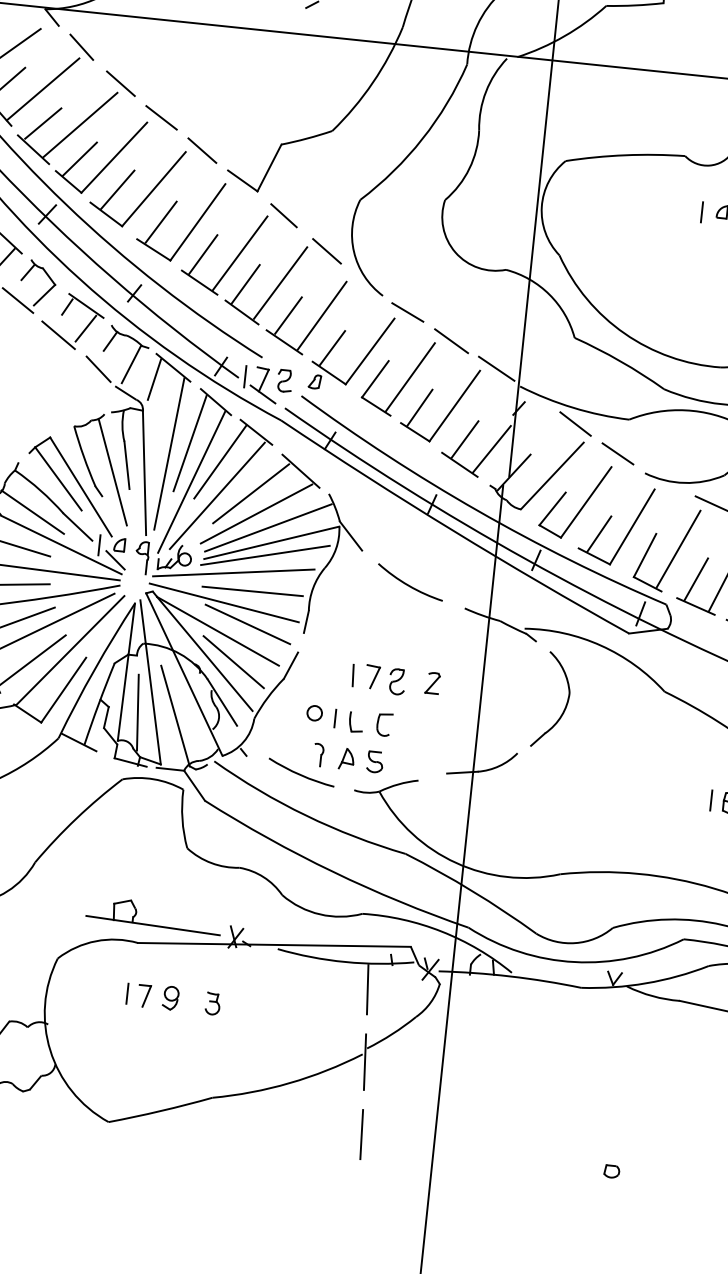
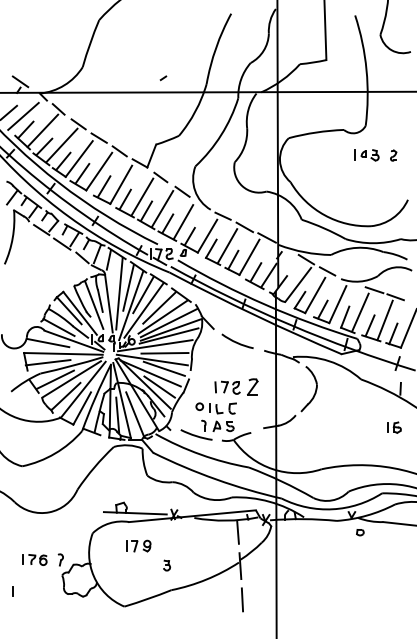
part: (433, 682) -> (253, 386), size x1.6
part: (214, 1003) -> (167, 565), moved
part: (612, 1171) -> (360, 532), moved

